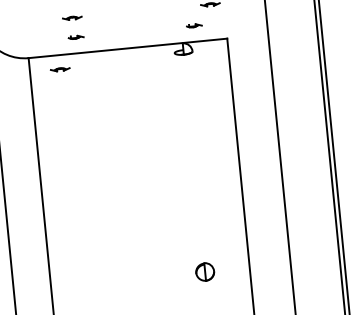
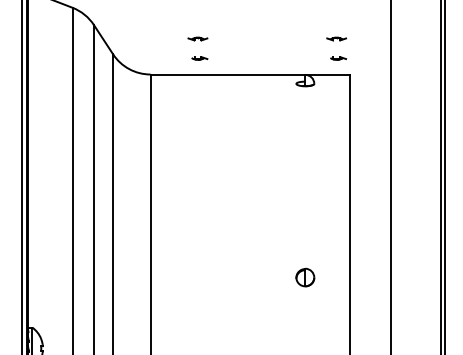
part: (194, 25) -> (338, 58), moved
part: (59, 69) -> (180, 88), removed
part: (205, 271) -> (305, 277), moved

